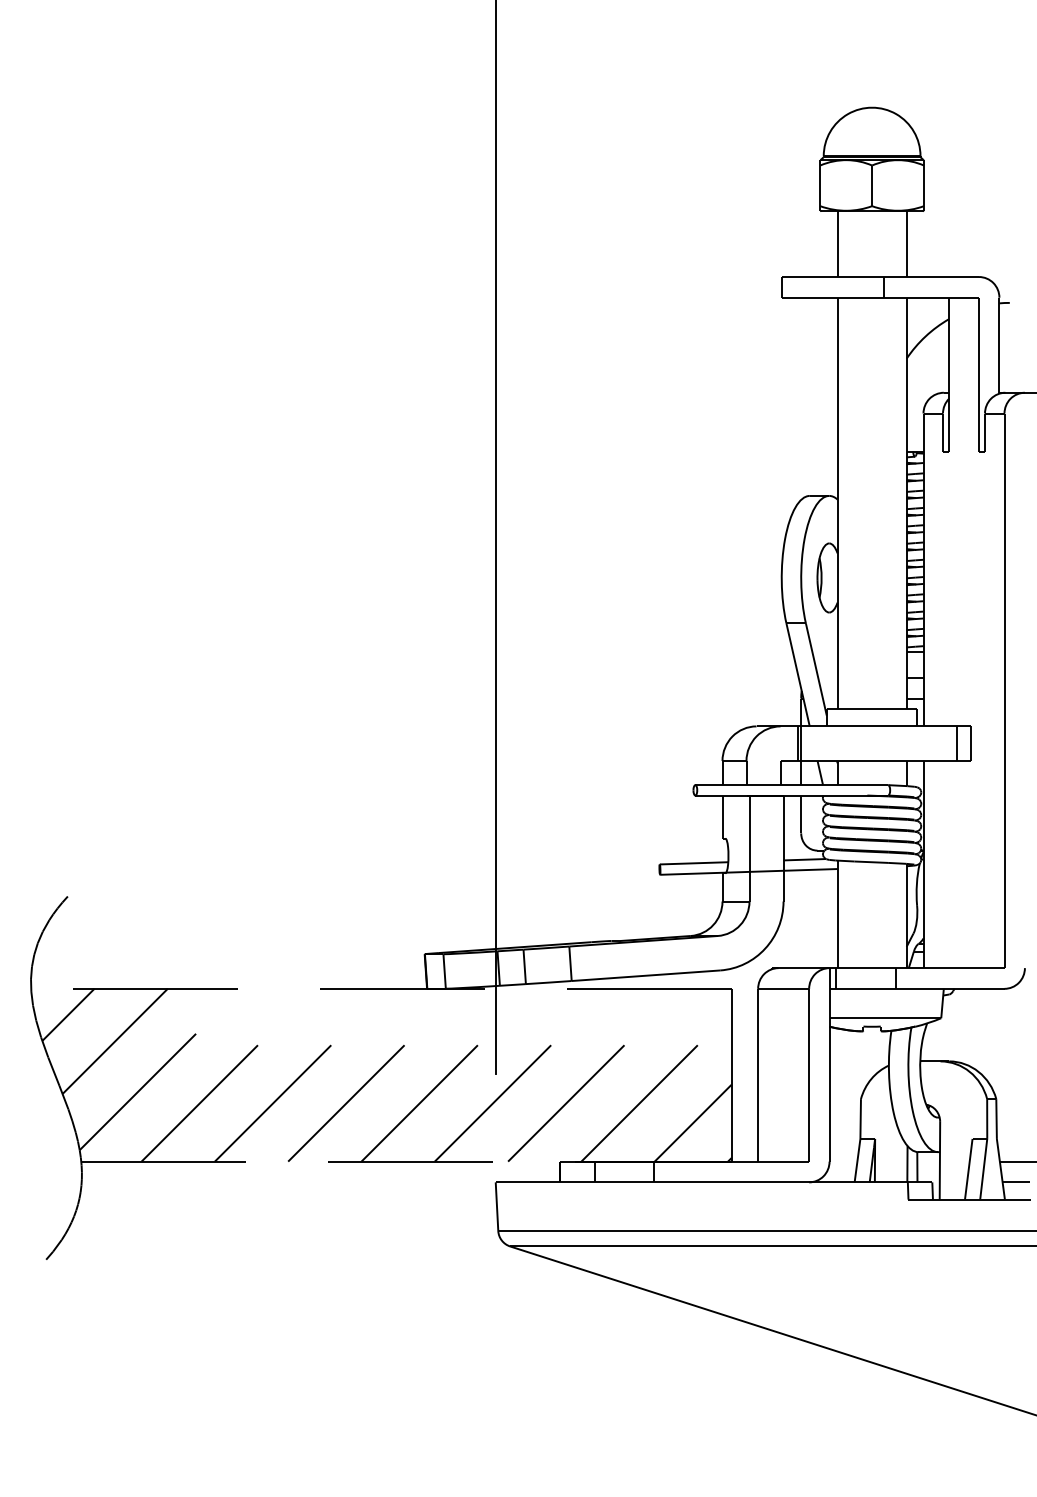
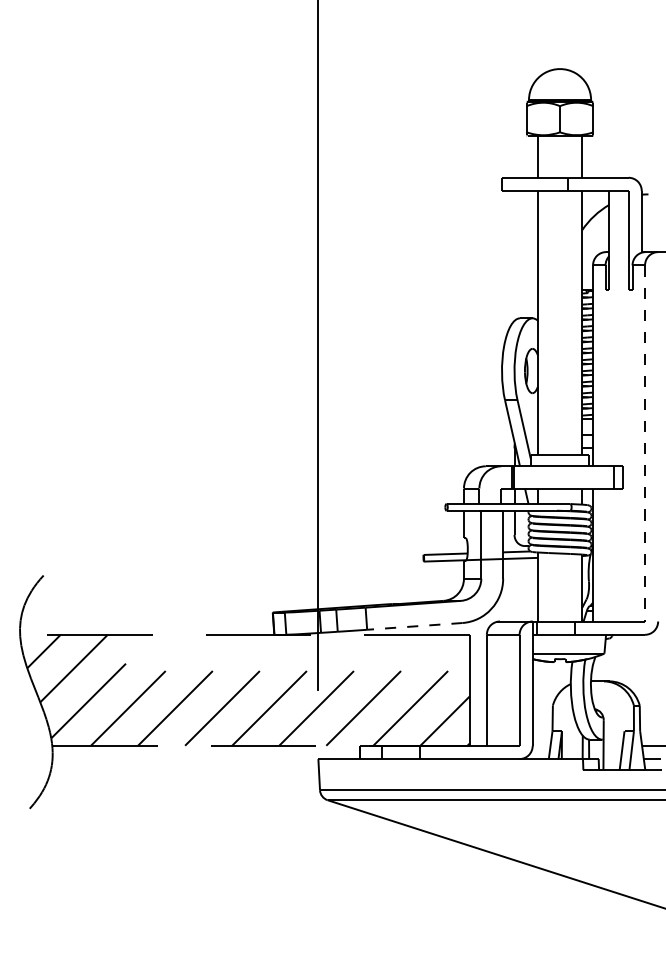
line: (1005, 690) -> (645, 443), solid -> dashed
line: (645, 975) -> (414, 626), solid -> dashed

